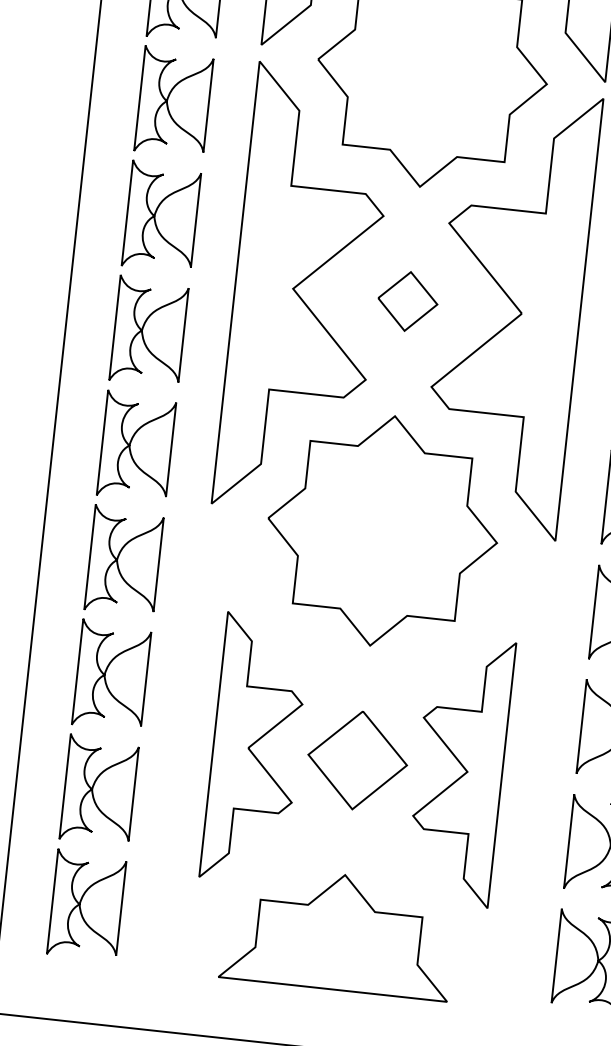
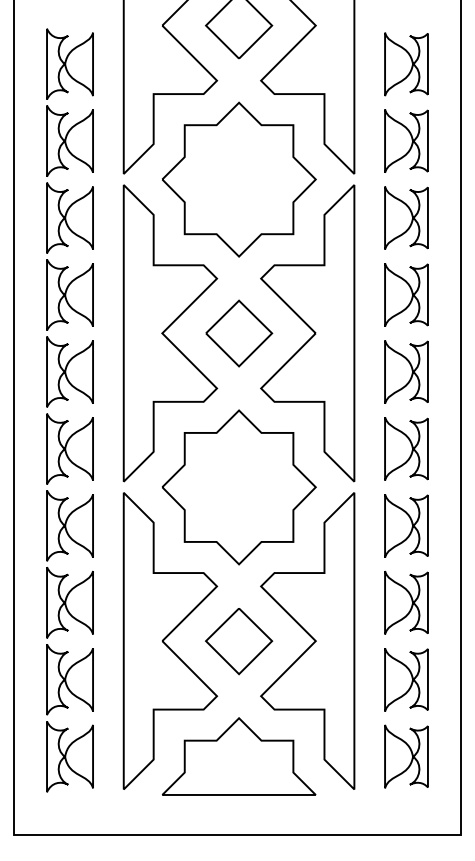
part: (408, 301) -> (239, 333), size x1.67
part: (255, 748) -> (170, 640), size x1.67
part: (459, 770) -> (307, 640), size x1.67

